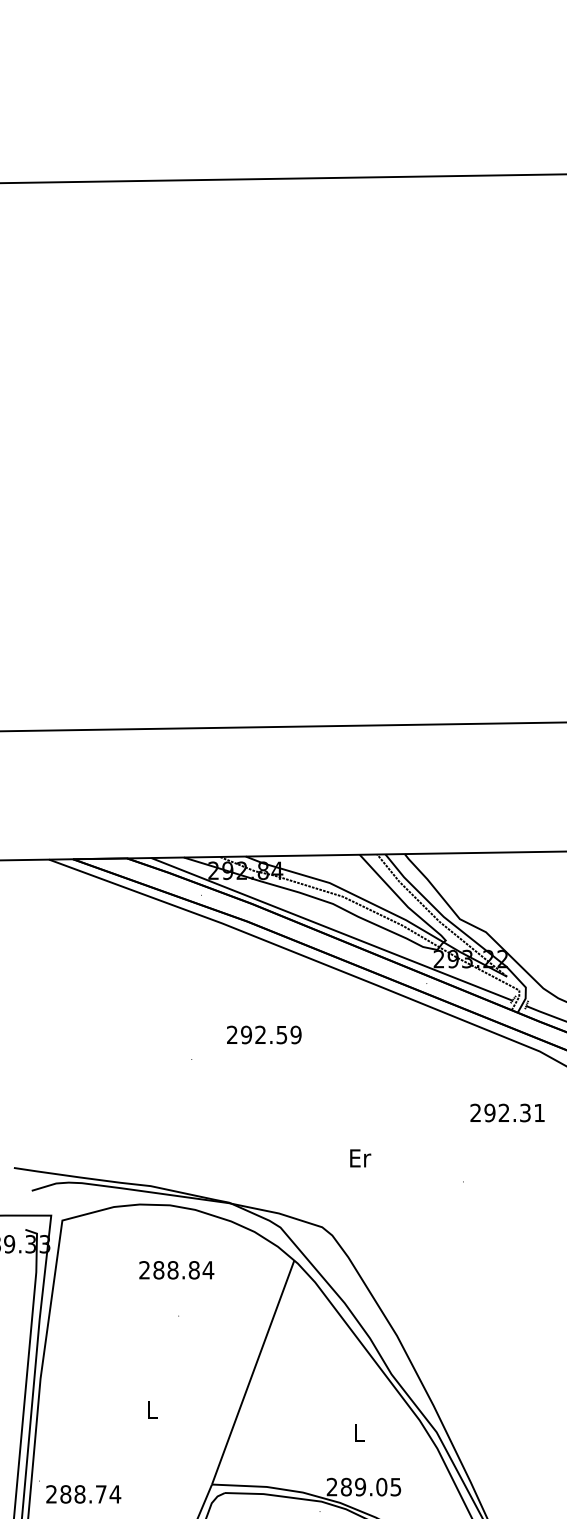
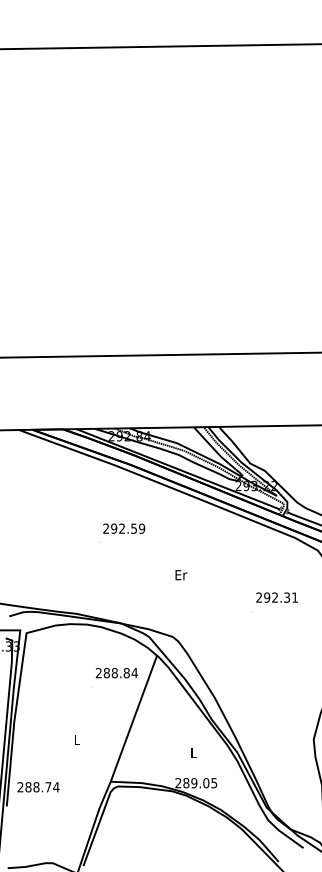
text: (264, 1034) -> (124, 528), moved
text: (506, 1112) -> (276, 597), moved
text: (360, 1158) -> (181, 575), moved
text: (176, 1270) -> (116, 673), moved

